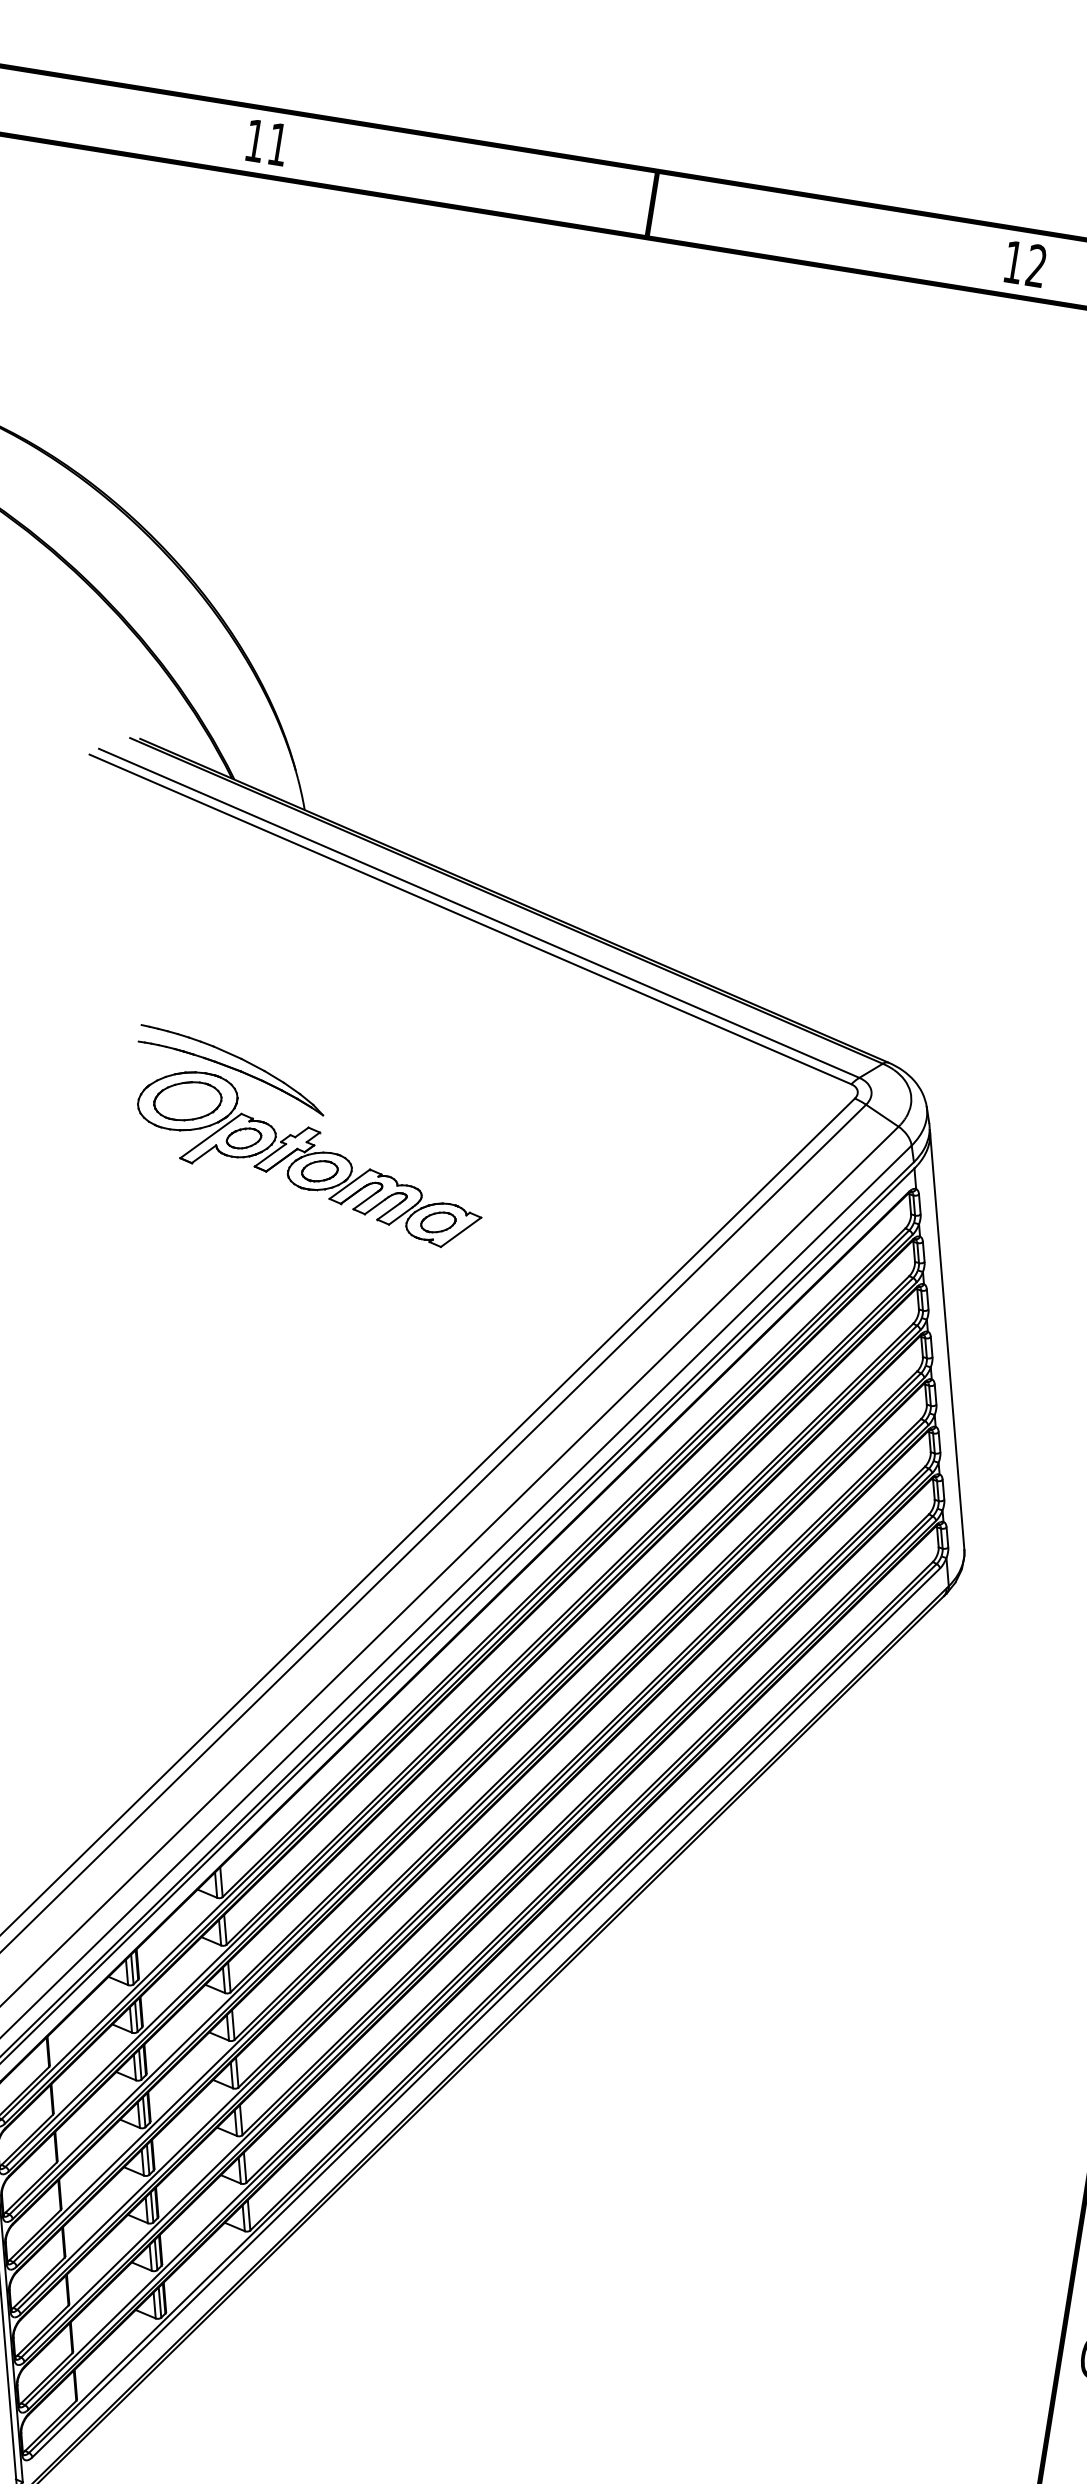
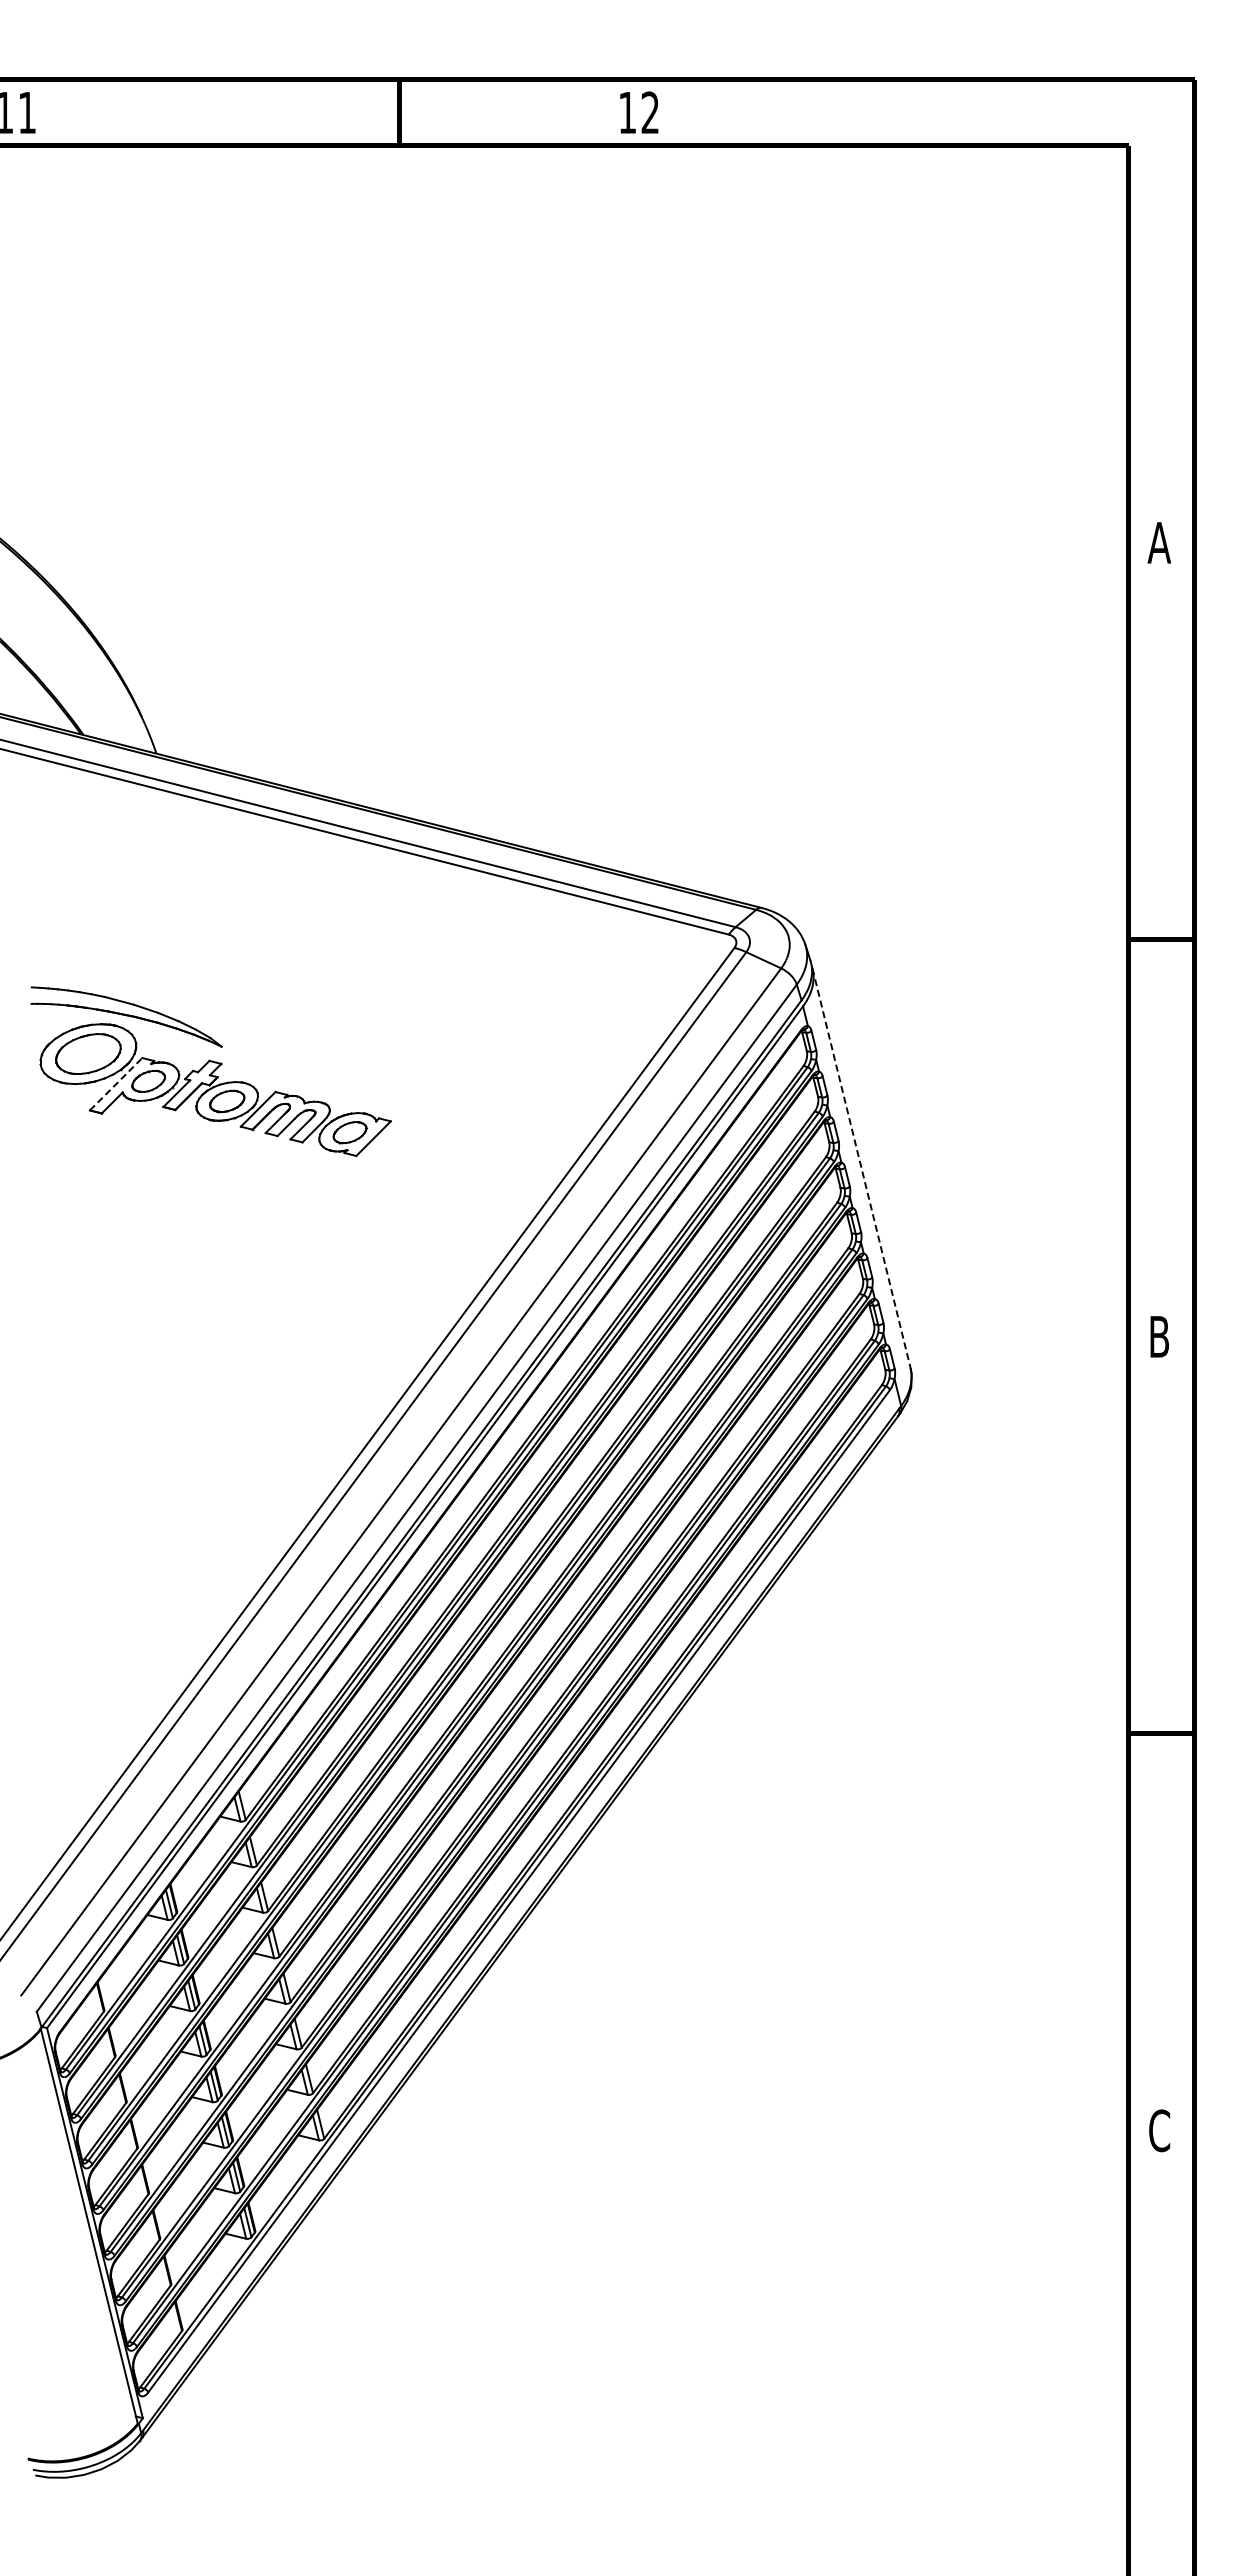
text: (1025, 263) -> (639, 112), moved
line: (211, 1135) -> (116, 1083), solid -> dashed
line: (947, 1340) -> (861, 1168), solid -> dashed

